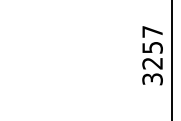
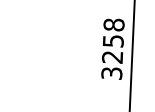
text: (152, 31) -> (114, 24), 3257 -> 3258

